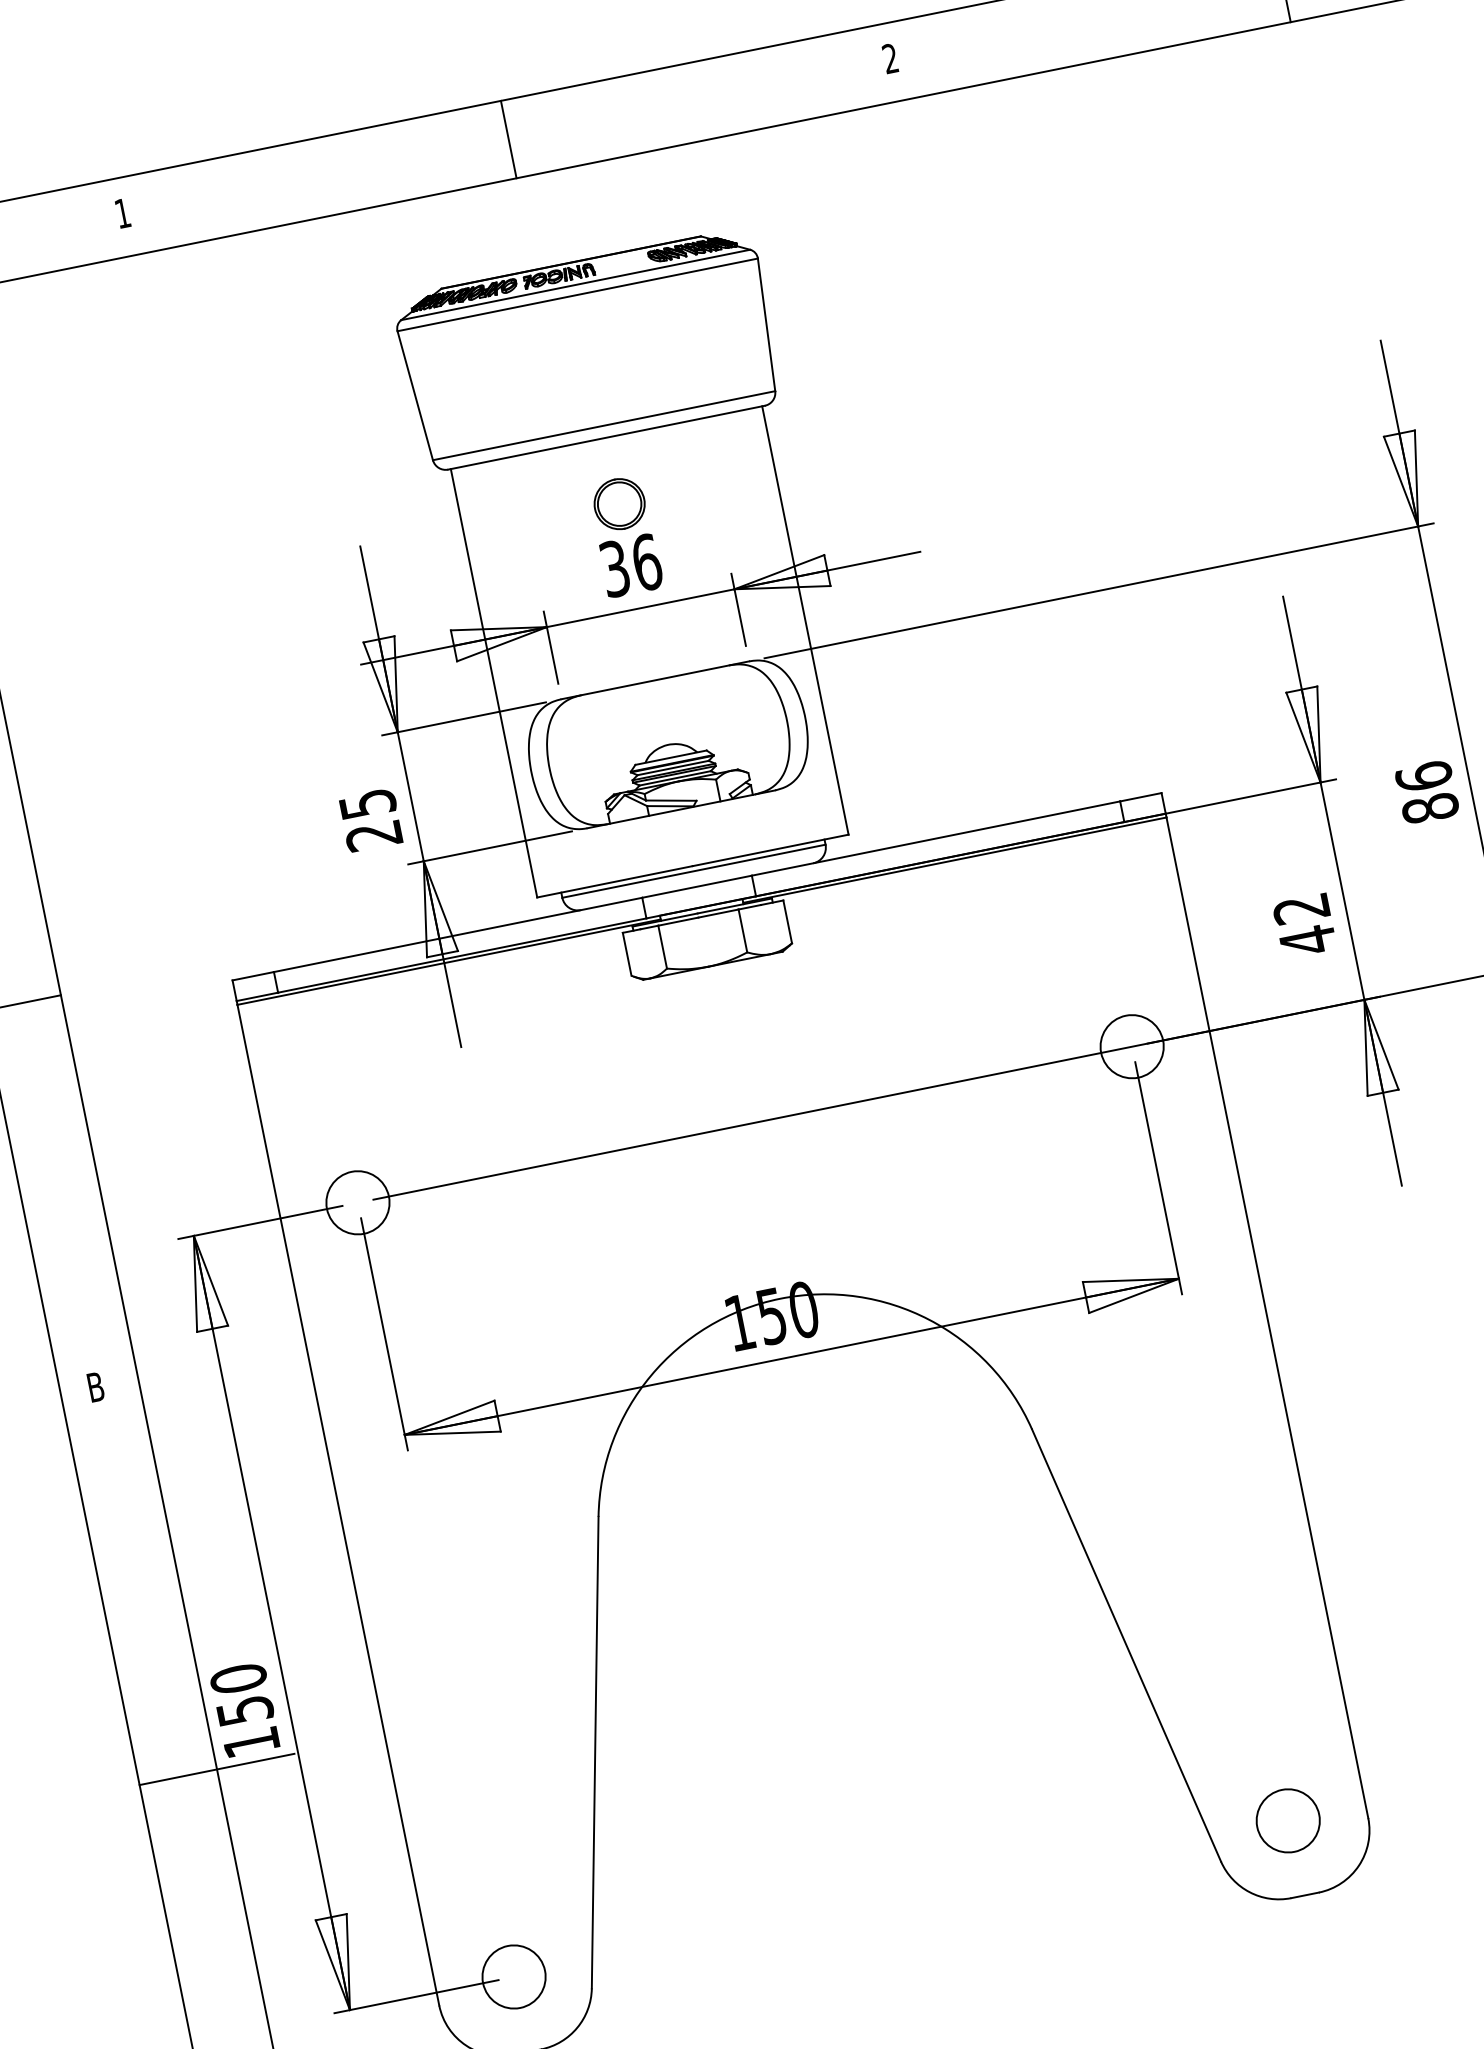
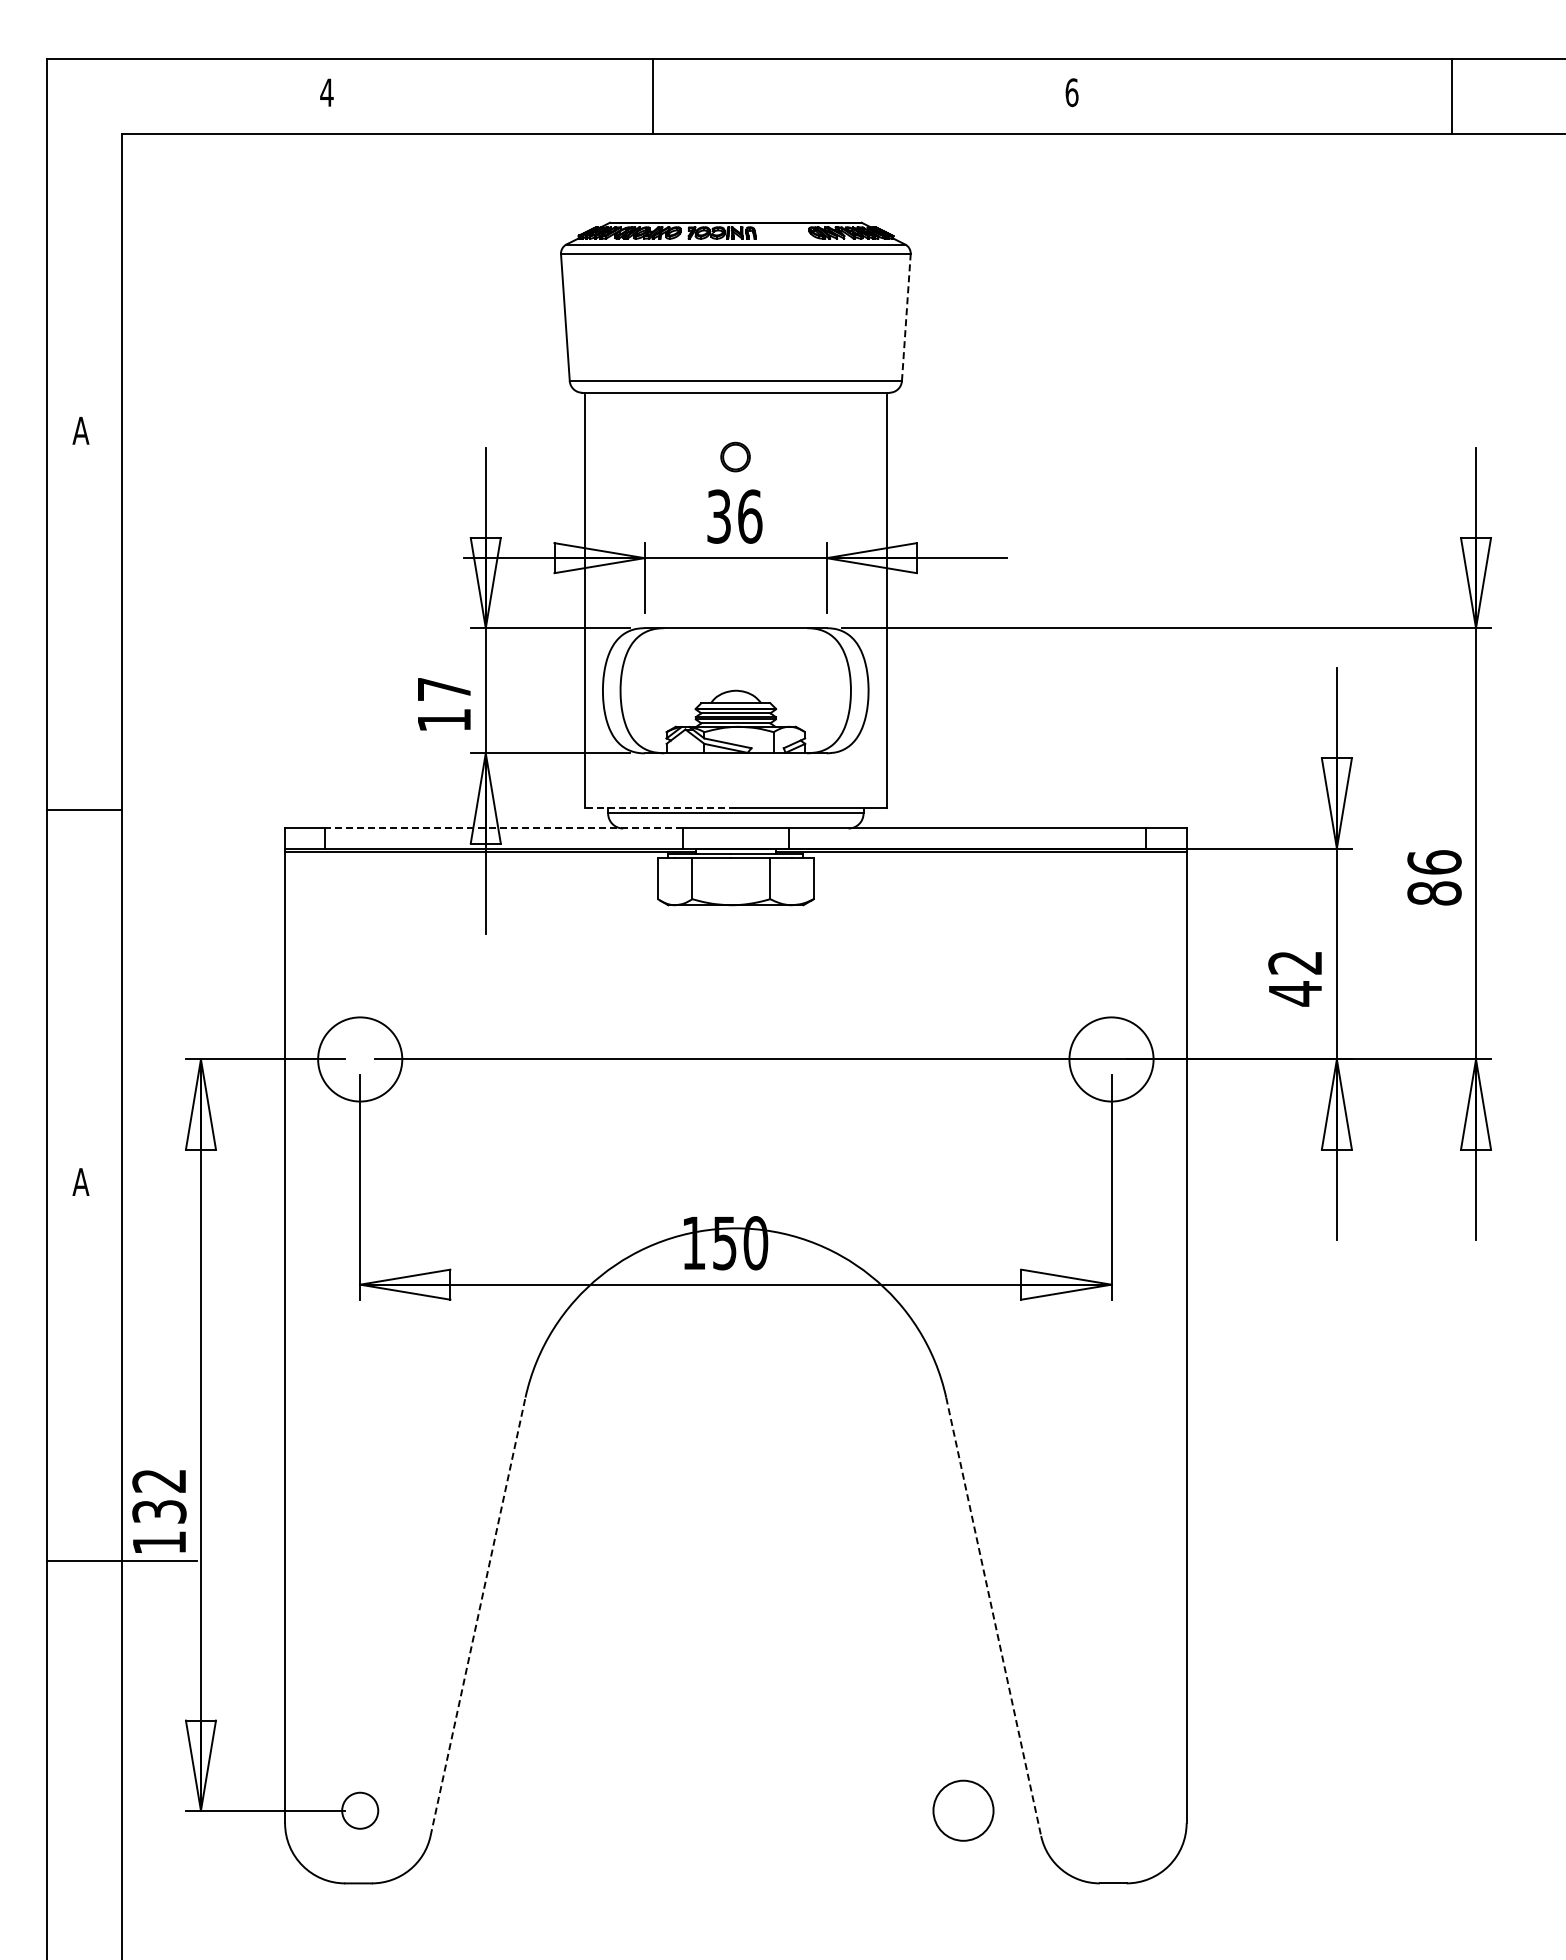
text: (890, 58) -> (1071, 92), 2 -> 6
line: (508, 138) -> (652, 95), moved
text: (122, 213) -> (326, 92), 1 -> 4
line: (766, 324) -> (906, 317), solid -> dashed
part: (619, 503) -> (735, 456), size x0.6
text: (371, 820) -> (444, 705), 25 -> 17
line: (614, 882) -> (659, 808), solid -> dashed
line: (457, 935) -> (503, 828), solid -> dashed
circle: (1132, 1046) -> (1111, 1059), size x1.4
circle: (358, 1202) -> (360, 1059), size x1.4
text: (95, 1386) -> (80, 1181), B -> A
line: (1126, 1646) -> (993, 1617), solid -> dashed
text: (241, 1693) -> (159, 1495), 150 -> 132
line: (595, 1752) -> (478, 1616), solid -> dashed
circle: (1288, 1820) -> (963, 1810), moved
circle: (514, 1976) -> (360, 1810), size x0.6

